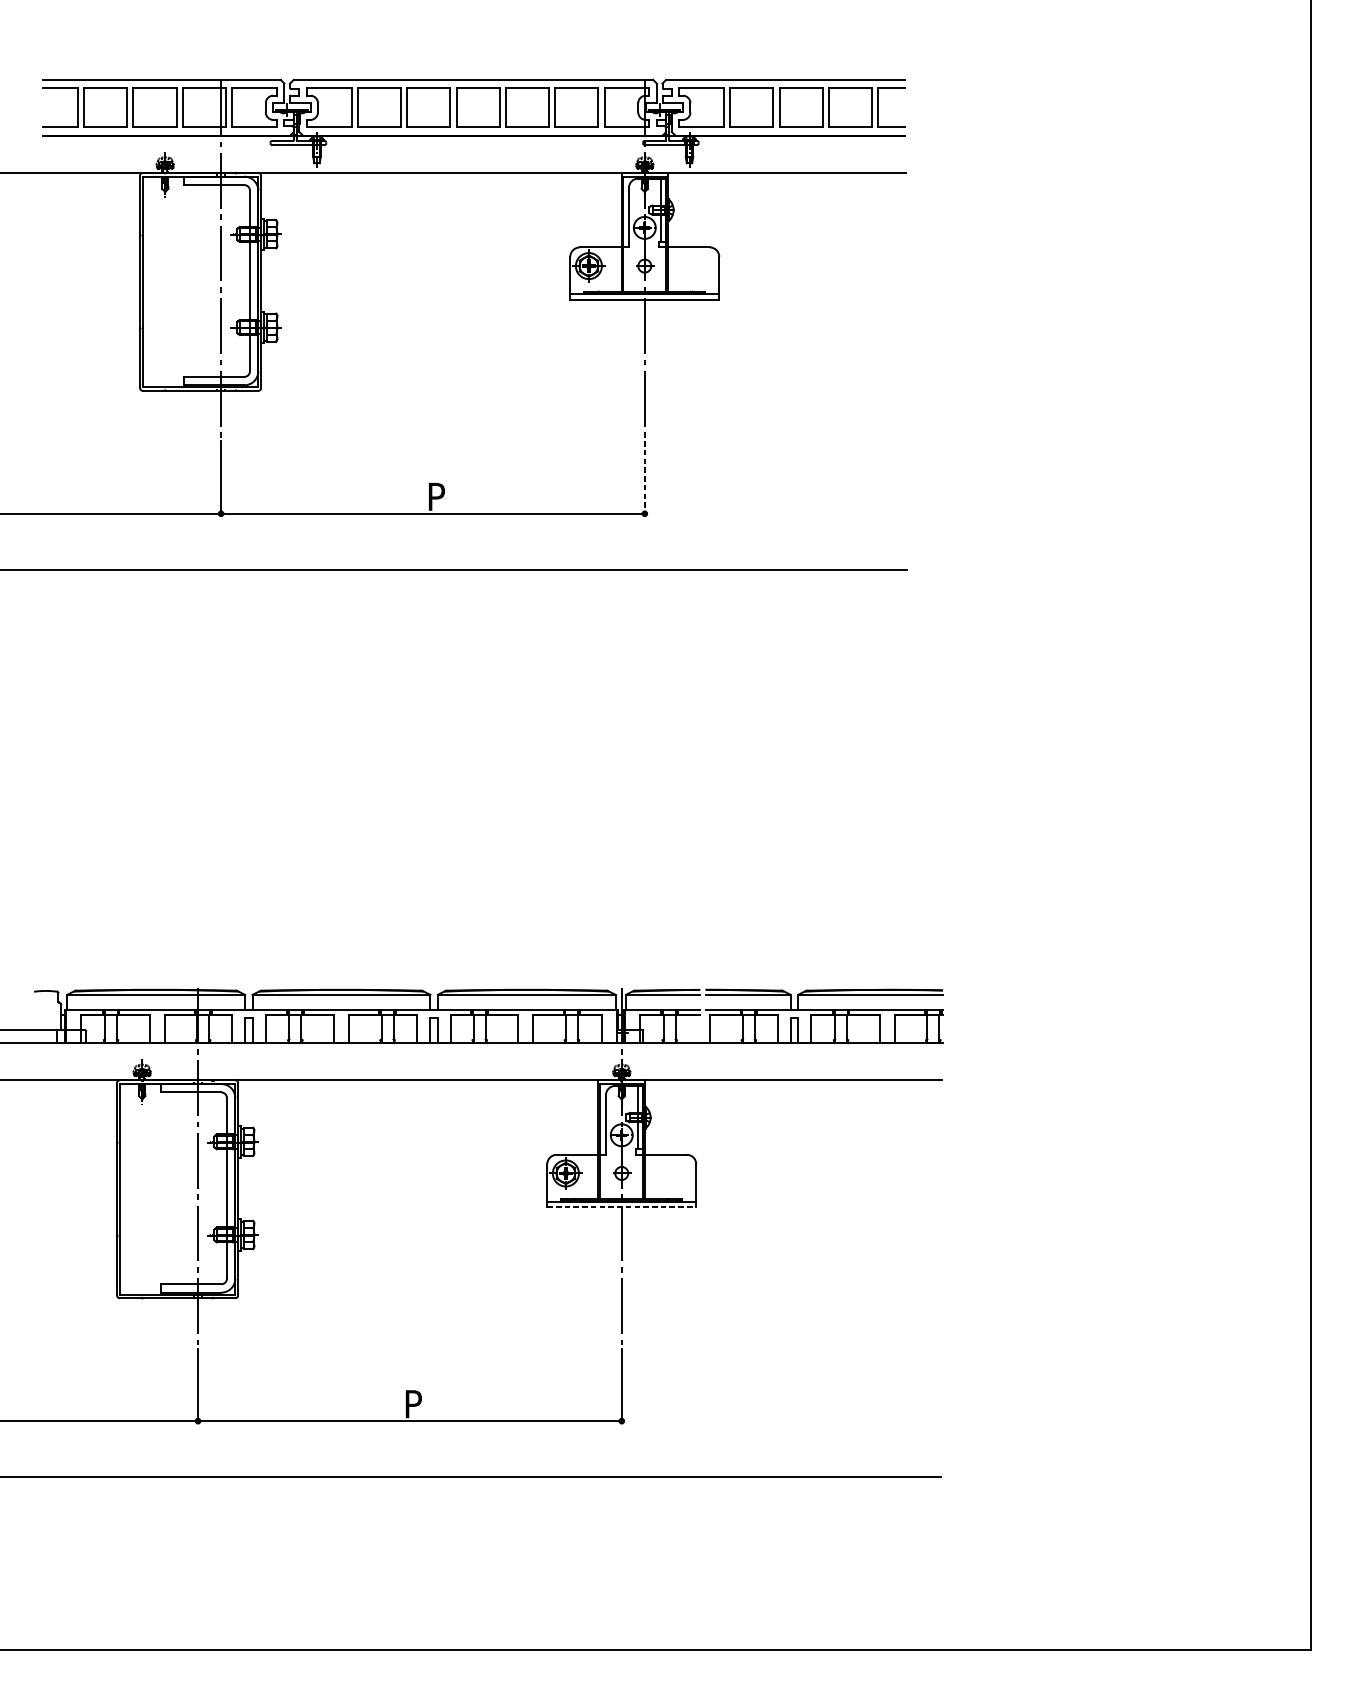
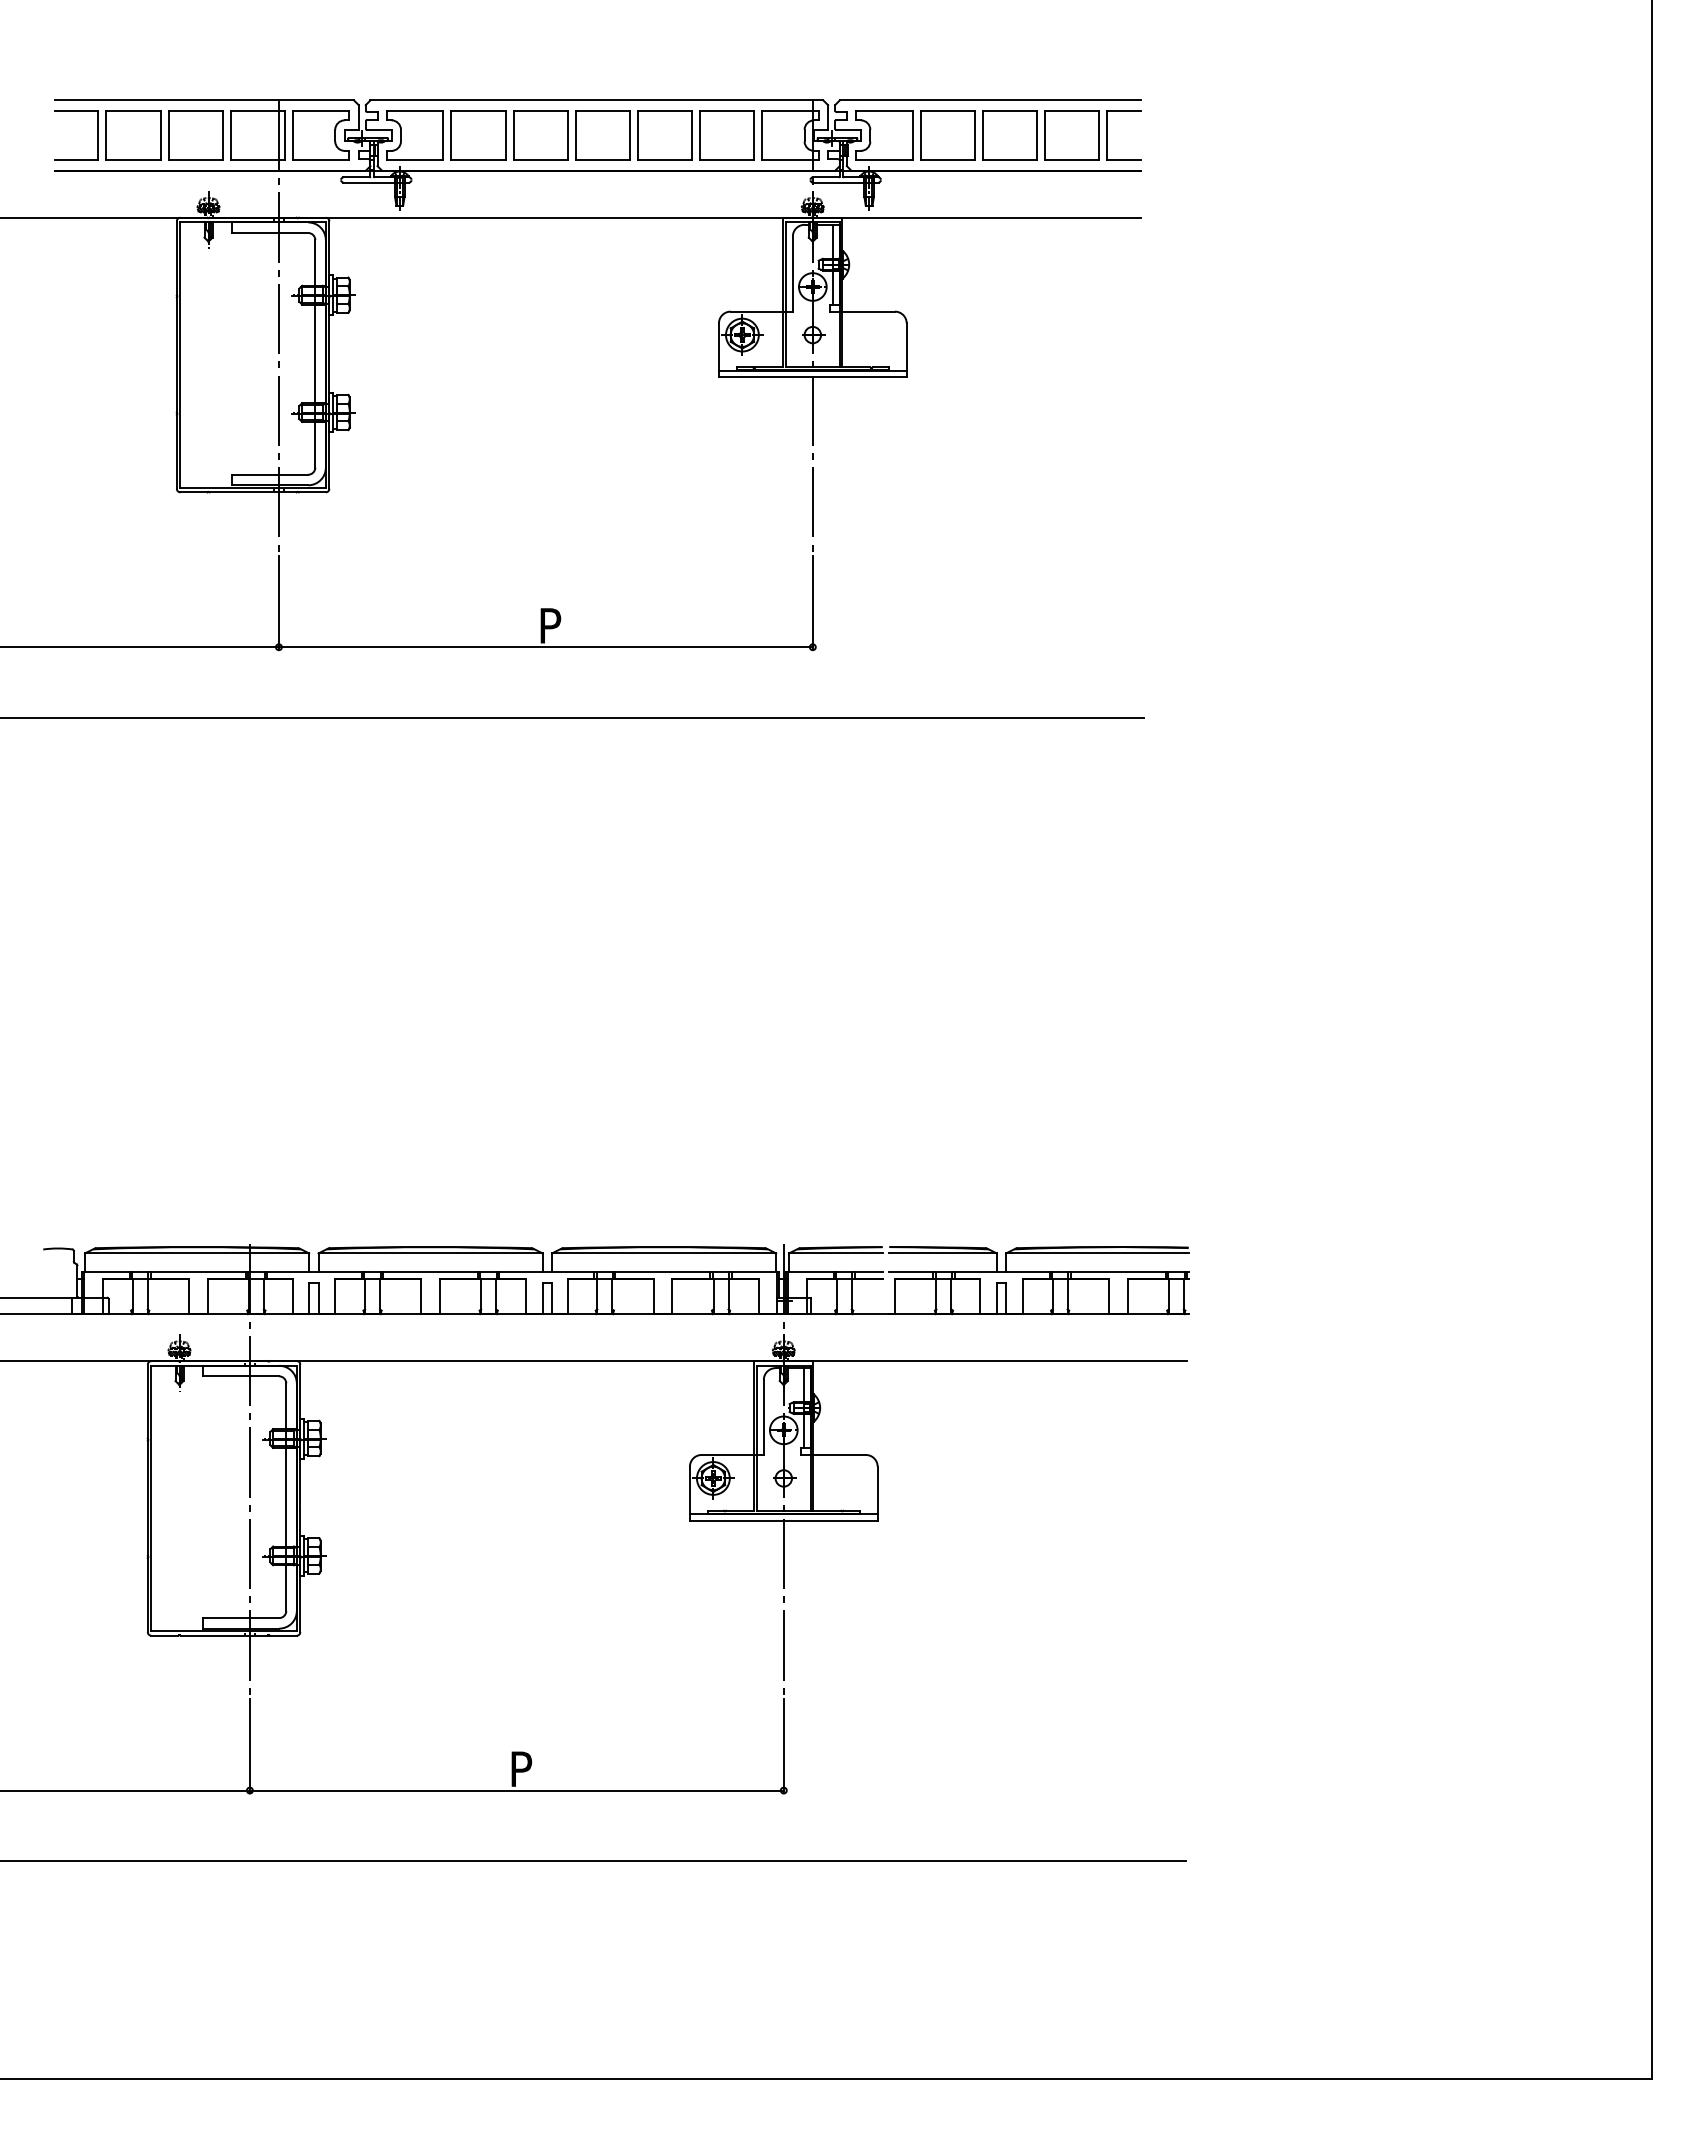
line: (644, 478) -> (812, 602), dashed -> solid
line: (621, 1206) -> (783, 1520), dashed -> solid

